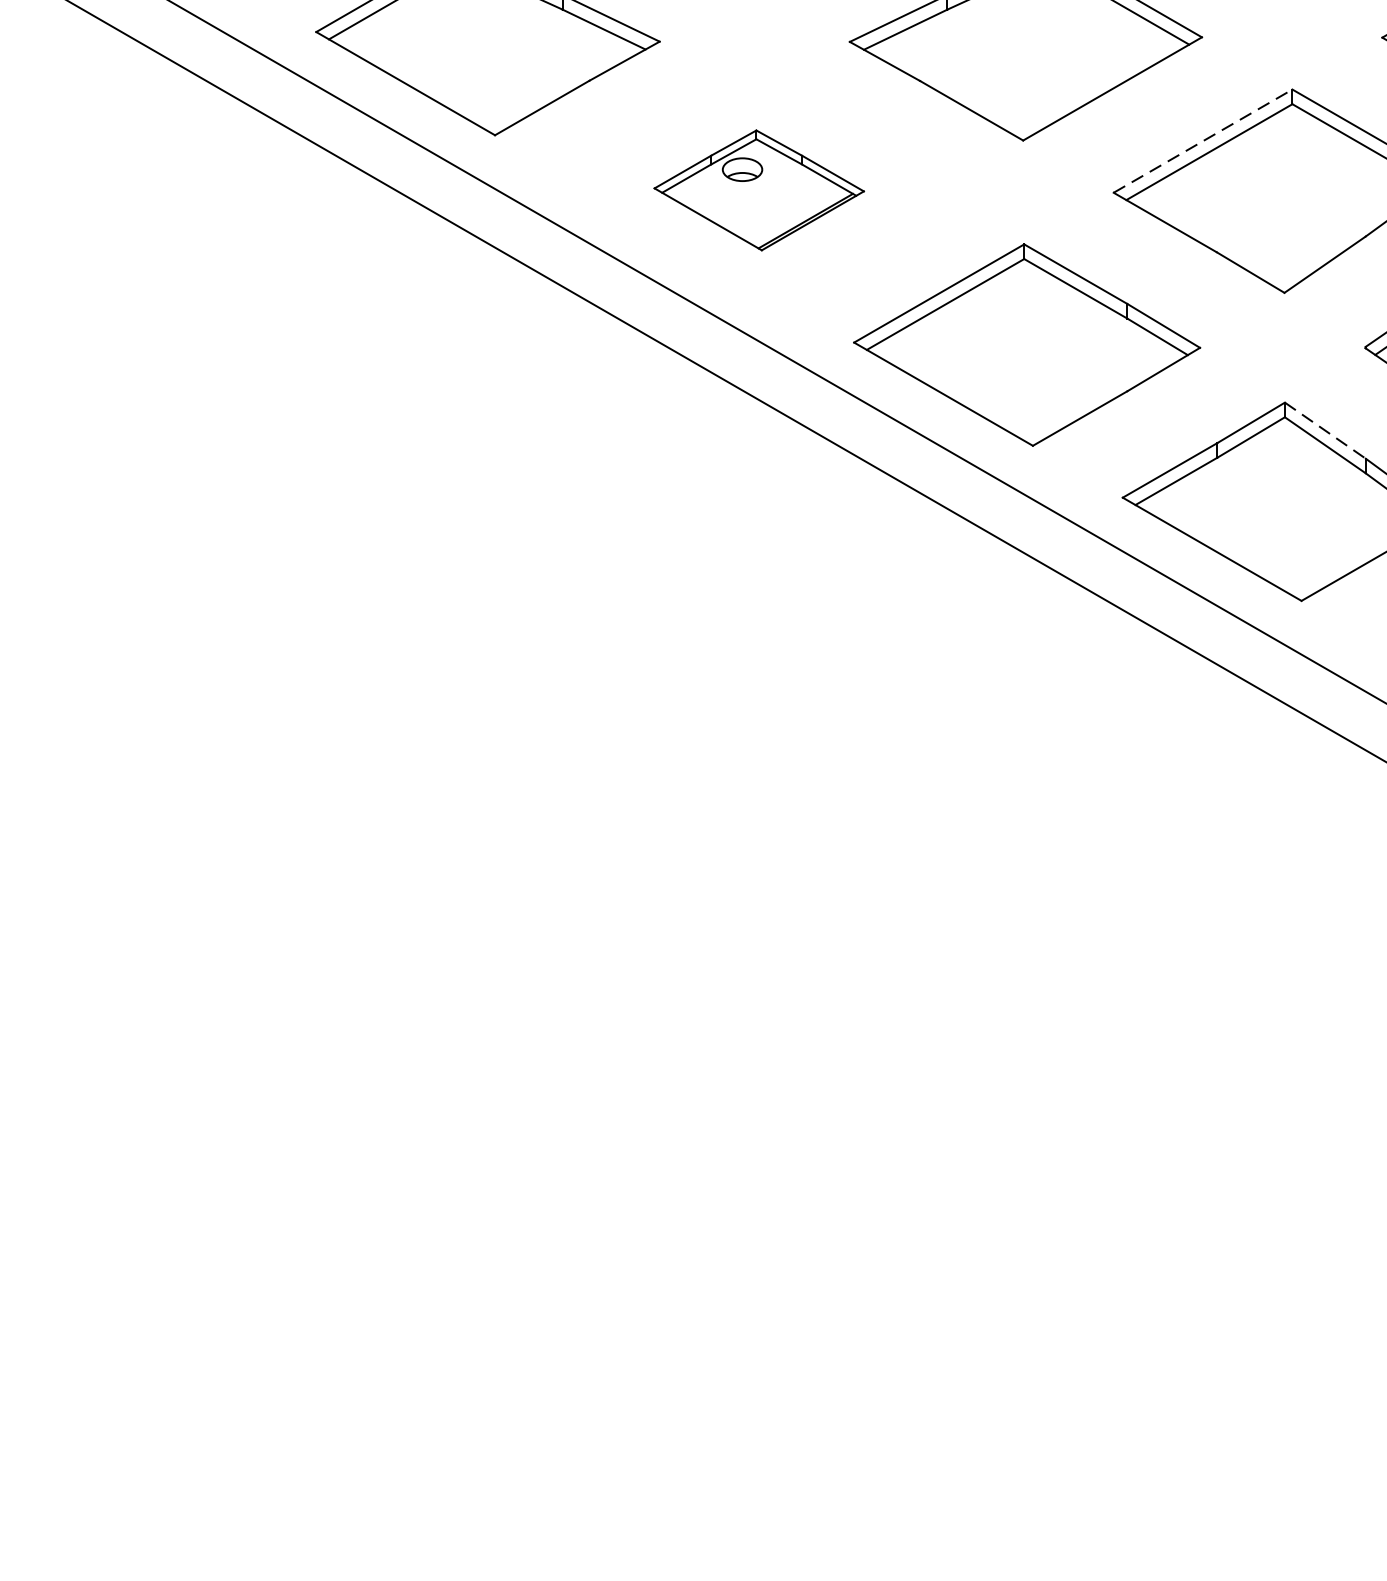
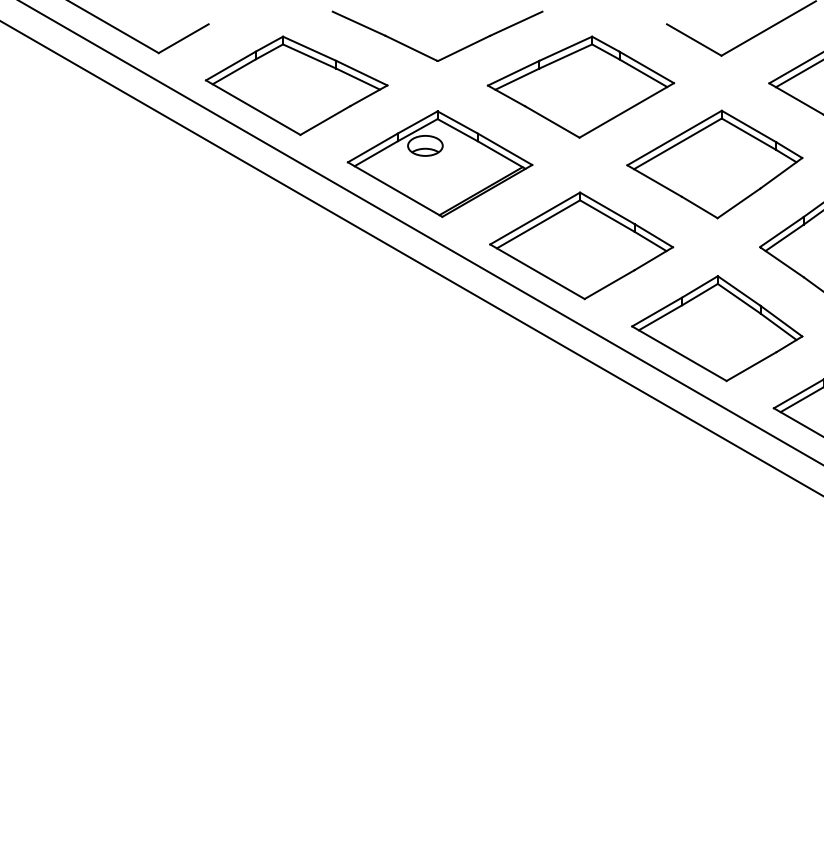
line: (1202, 142) -> (674, 138), dashed -> solid
part: (758, 189) -> (439, 163), size x1.67
line: (1325, 431) -> (739, 291), dashed -> solid

